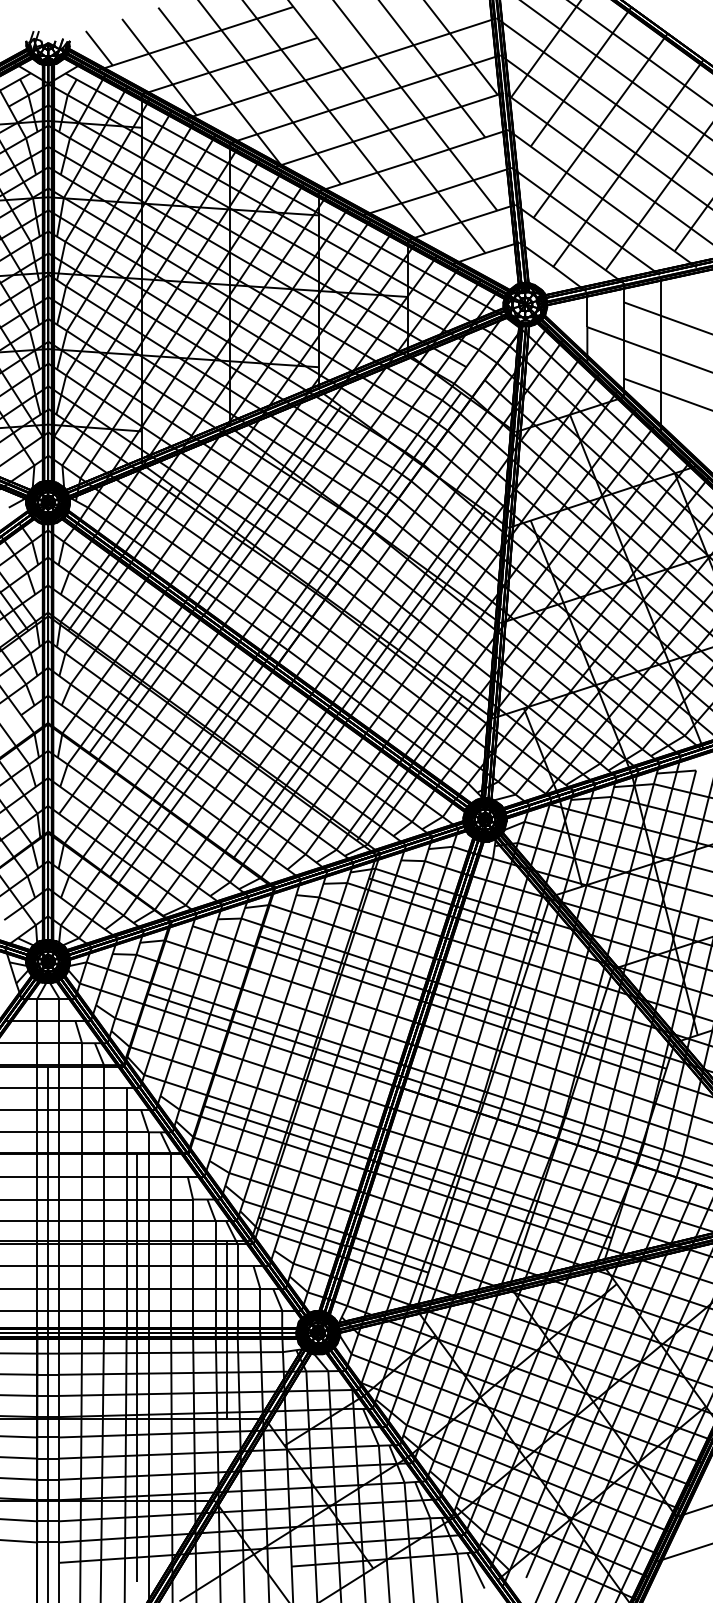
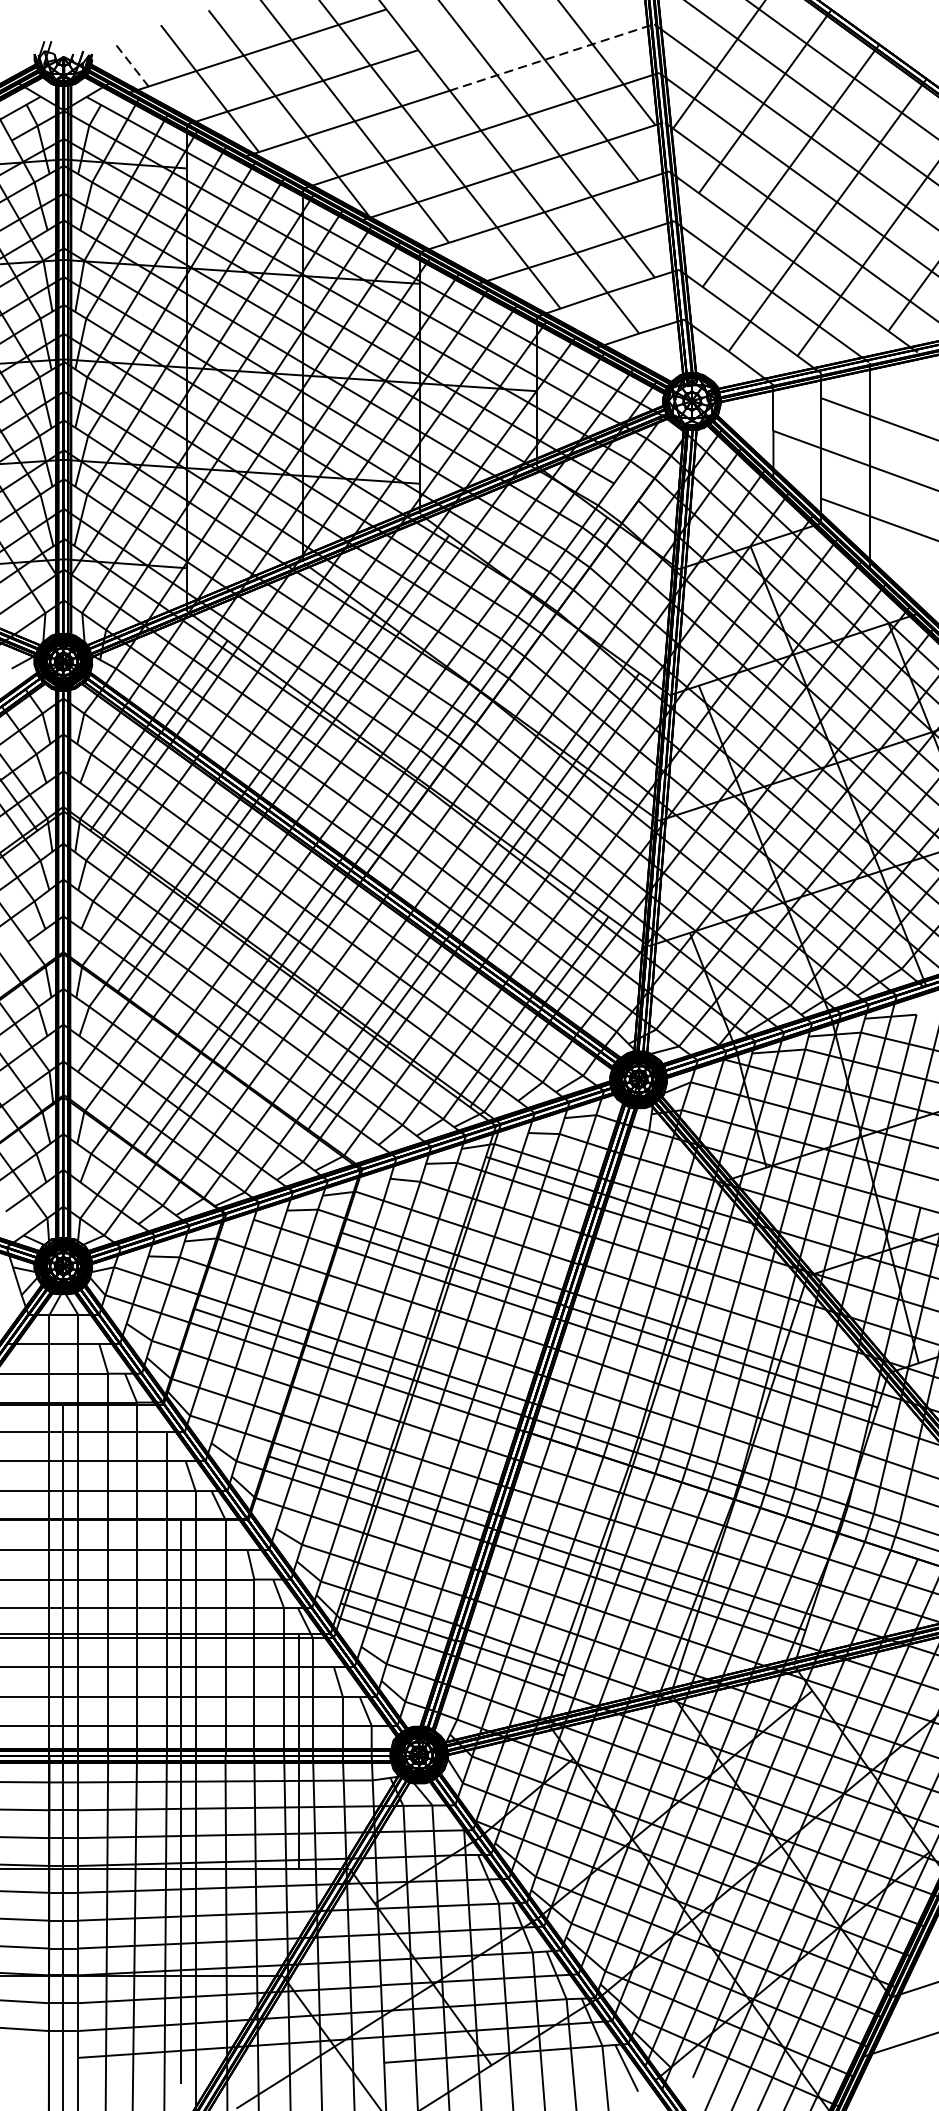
line: (418, 43) -> (551, 57), solid -> dashed
line: (99, 48) -> (131, 64), solid -> dashed

